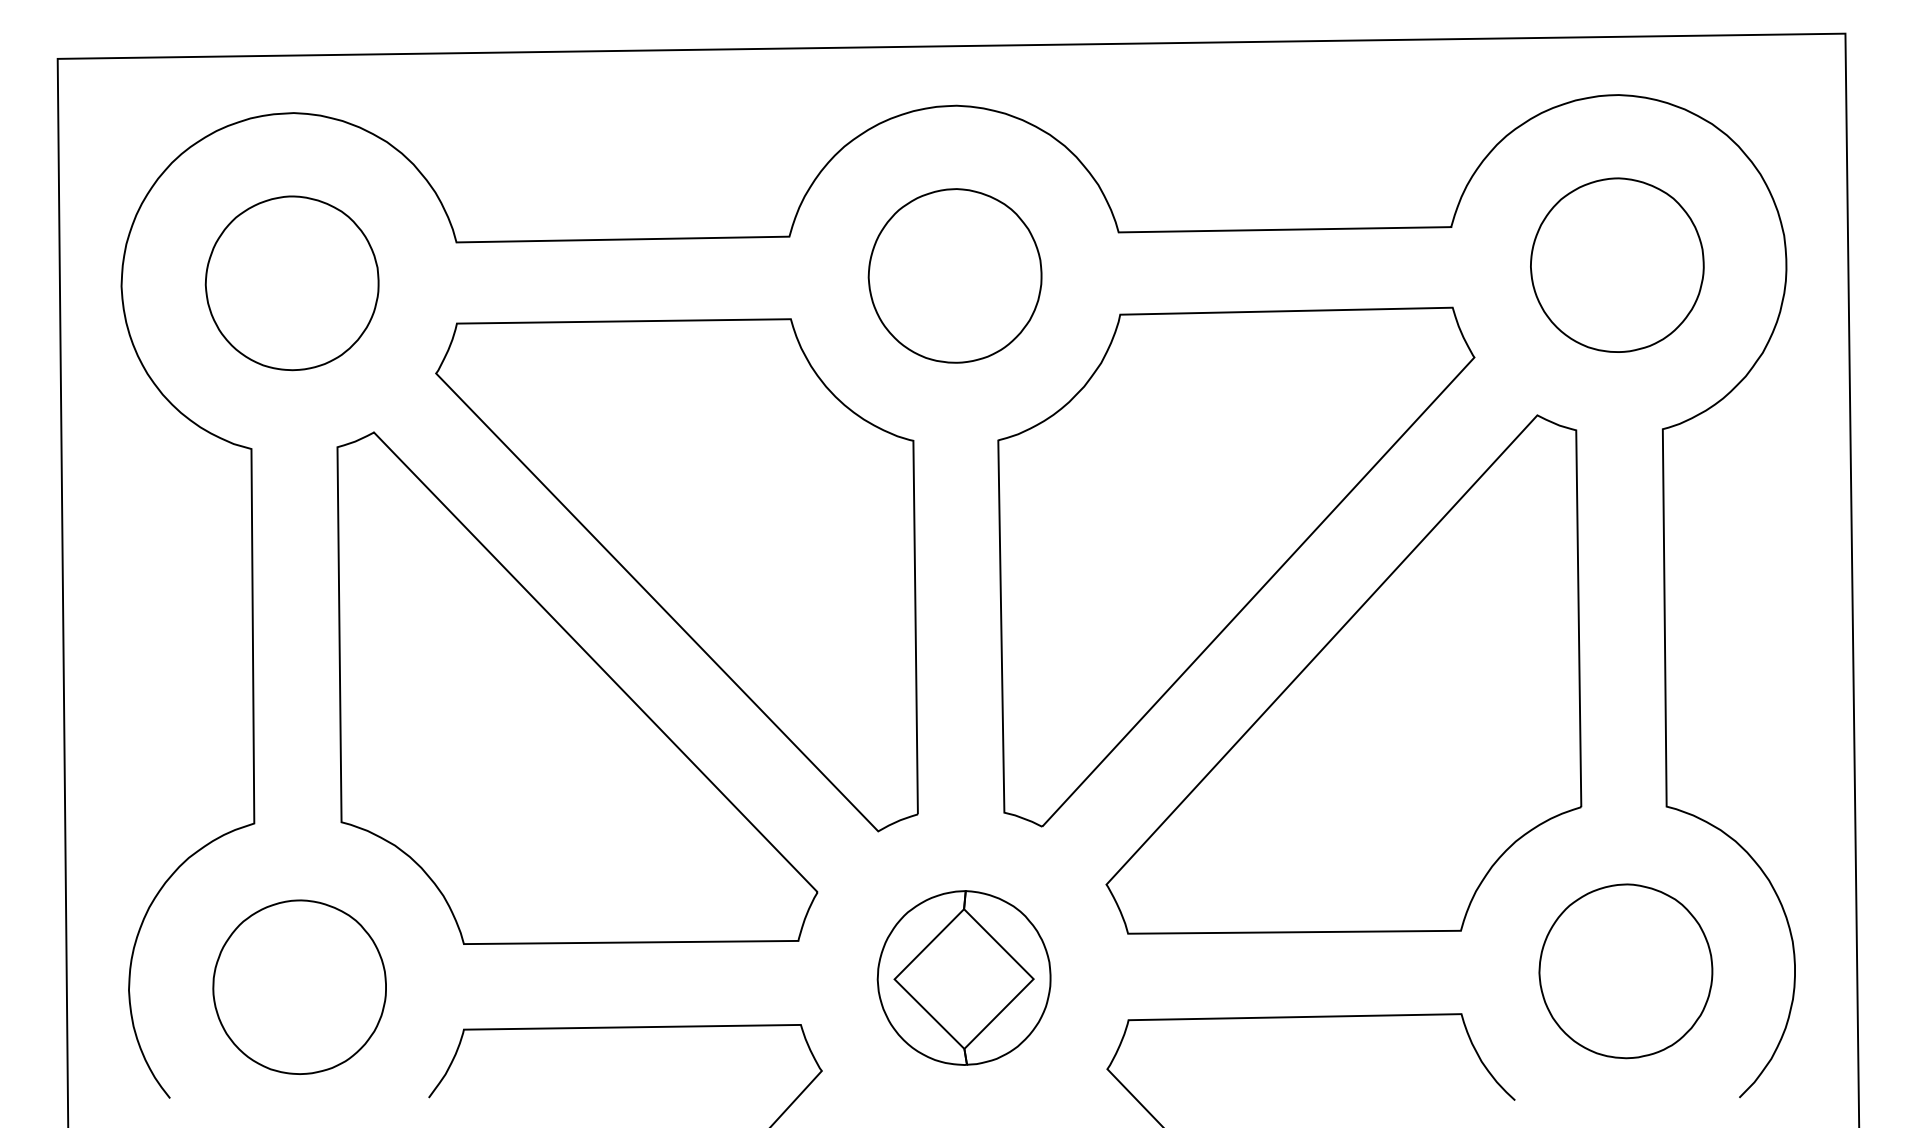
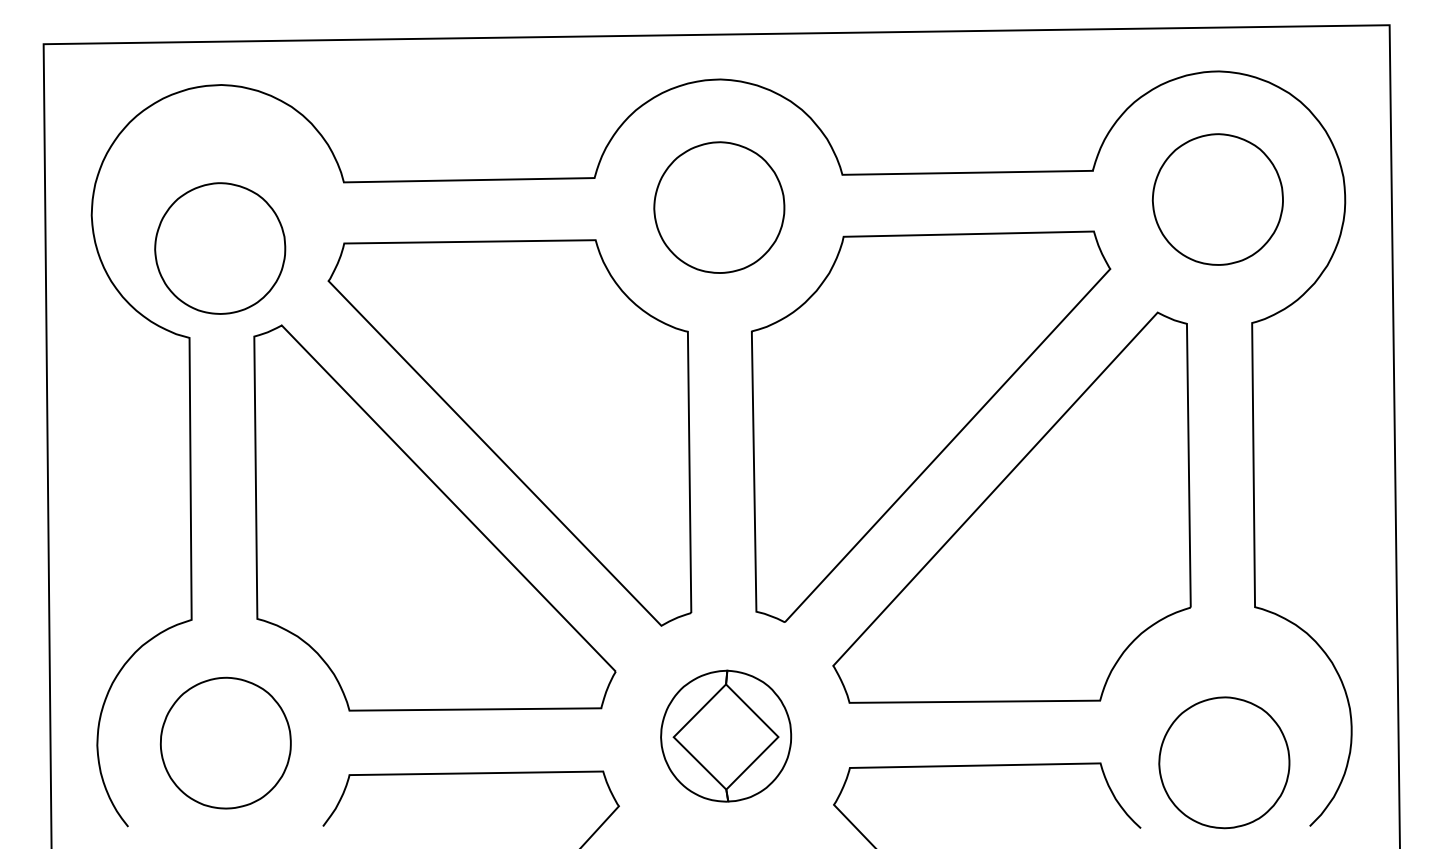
part: (291, 283) -> (219, 248), moved
part: (1625, 971) -> (1224, 762), moved

